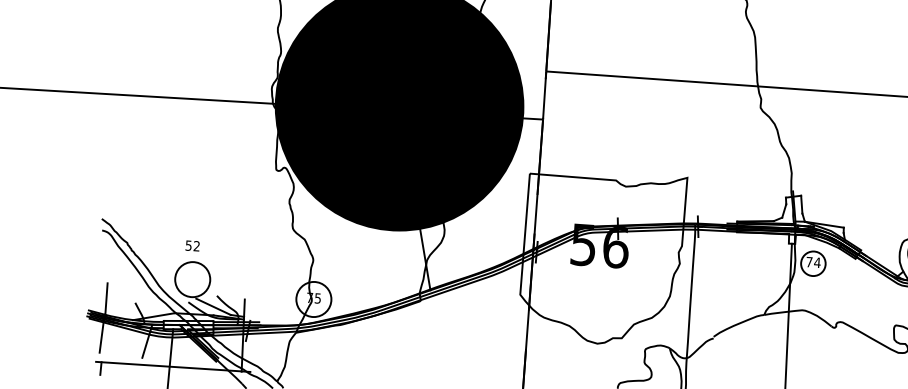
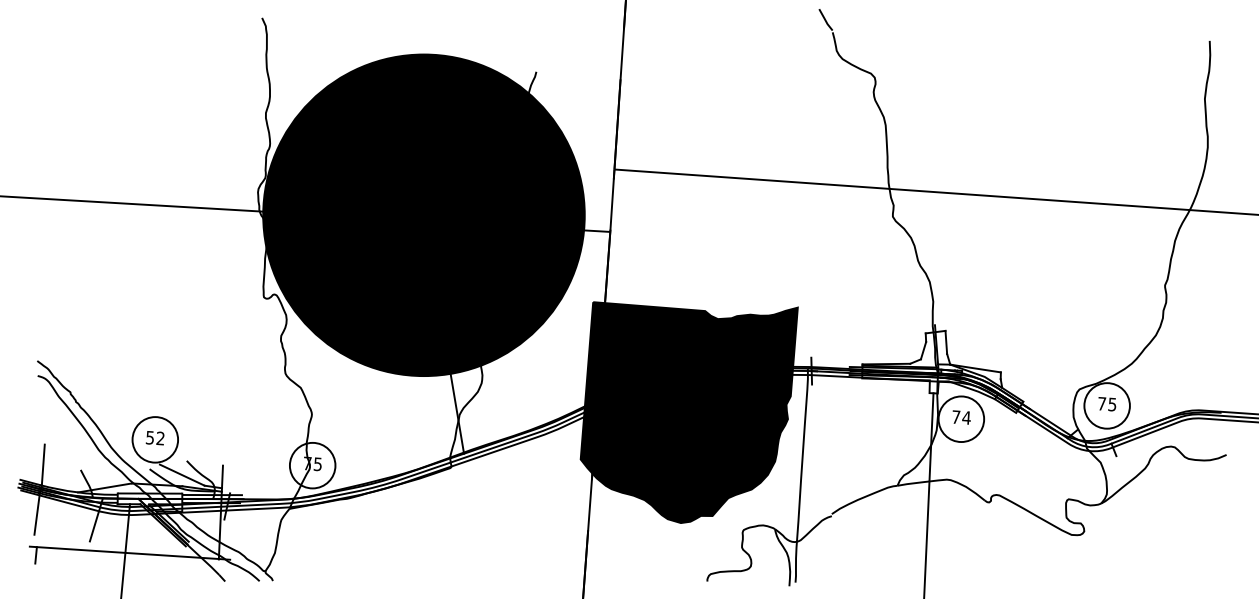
text: (192, 246) -> (154, 438), moved
fill: (603, 258) -> (688, 412), added
circle: (813, 263) -> (961, 419), size x1.43

